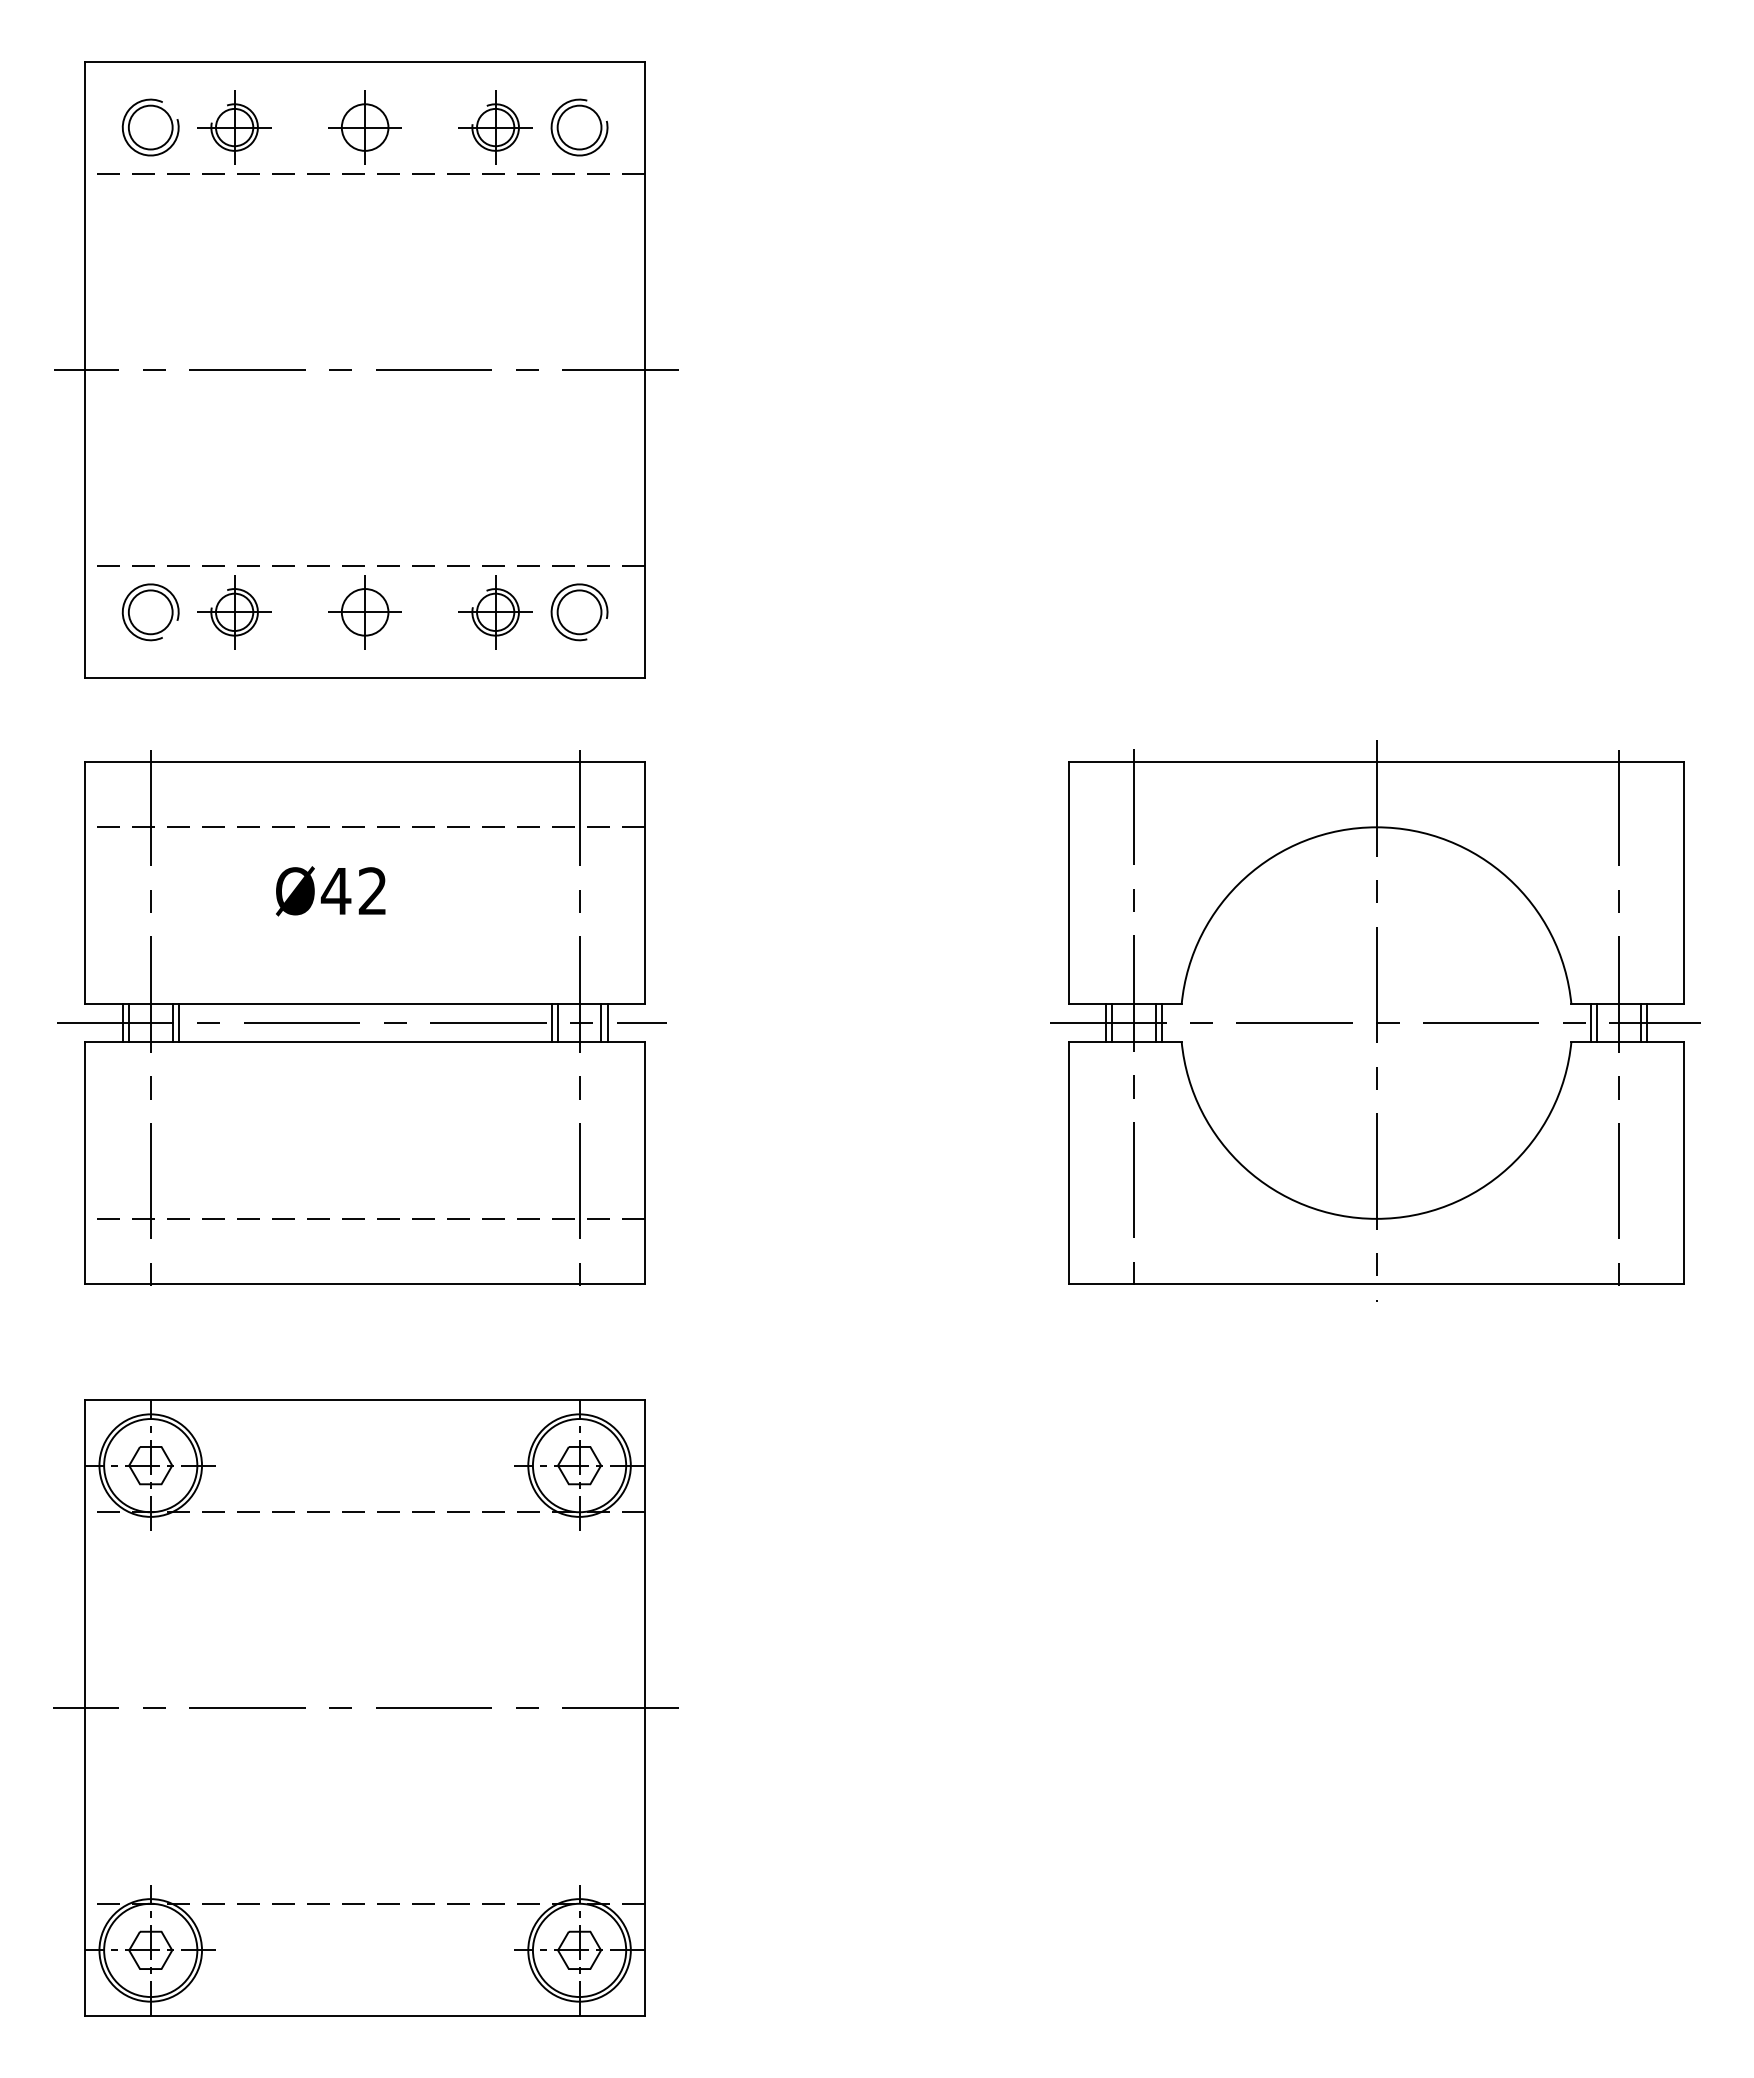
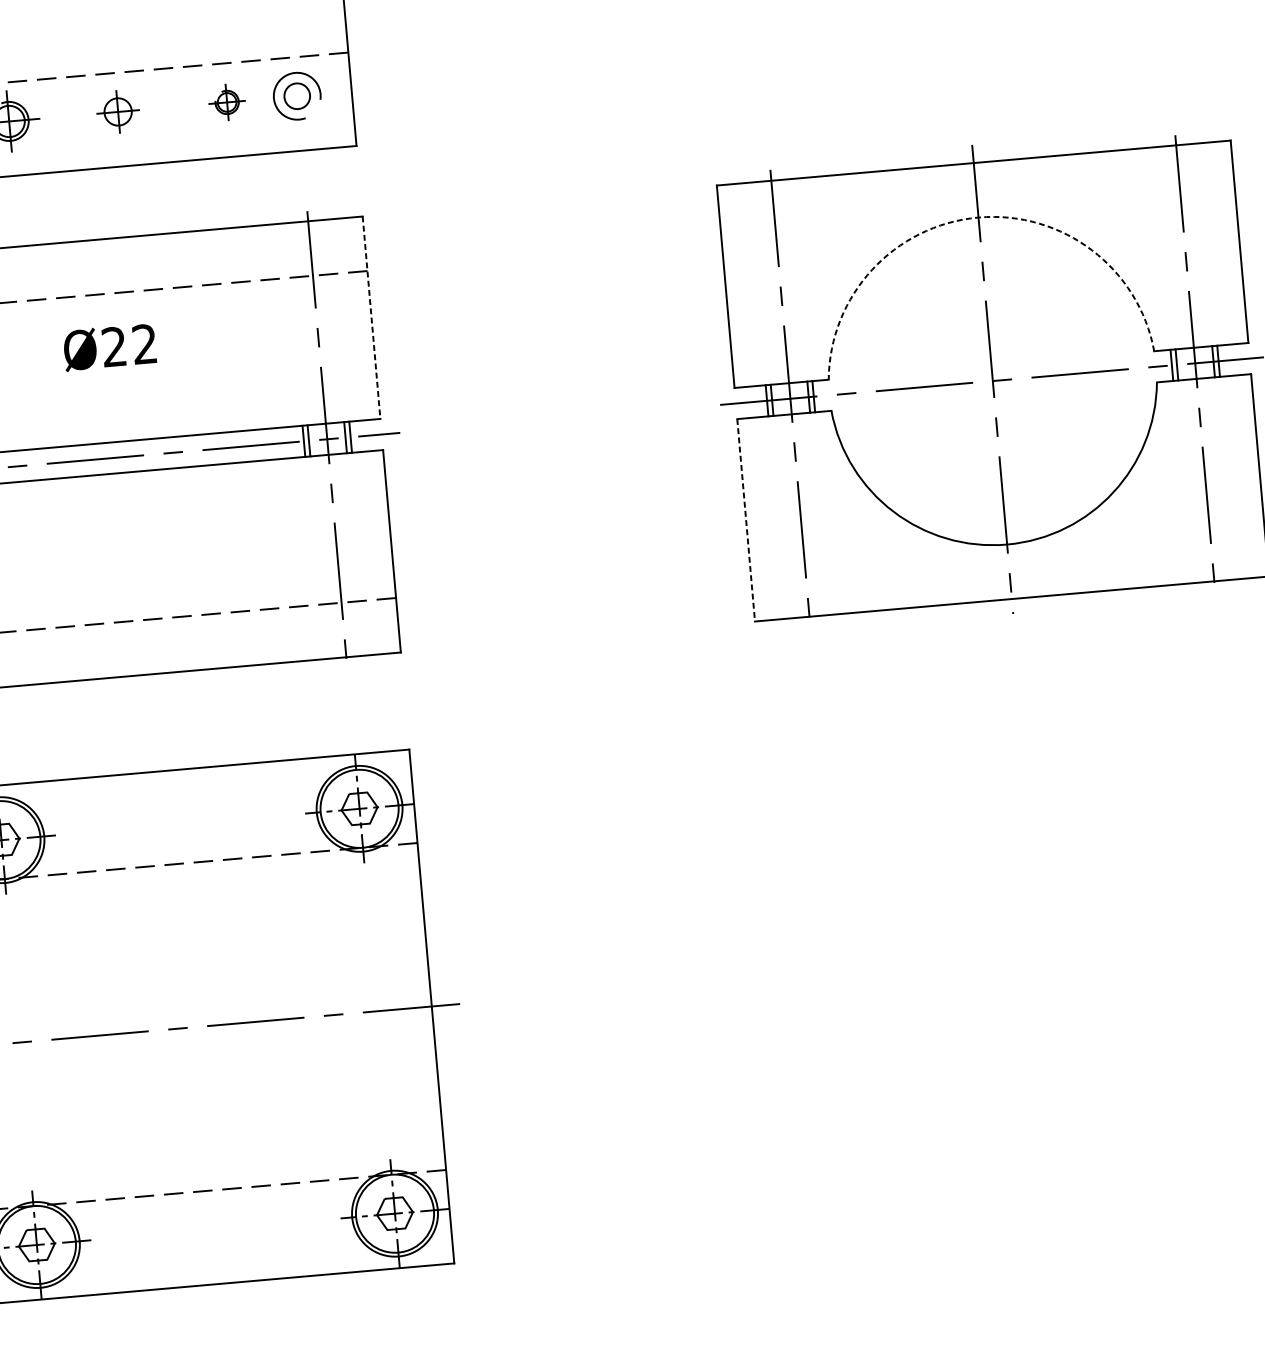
part: (364, 612) -> (117, 112), size x0.7
part: (495, 612) -> (227, 102), size x0.6
circle: (579, 612) -> (297, 96), size x0.7
arc: (1376, 827) -> (978, 217), solid -> dashed
line: (644, 883) -> (371, 317), solid -> dashed
text: (335, 890) -> (113, 346), Ø42 -> Ø22
line: (1068, 1163) -> (745, 520), solid -> dashed

